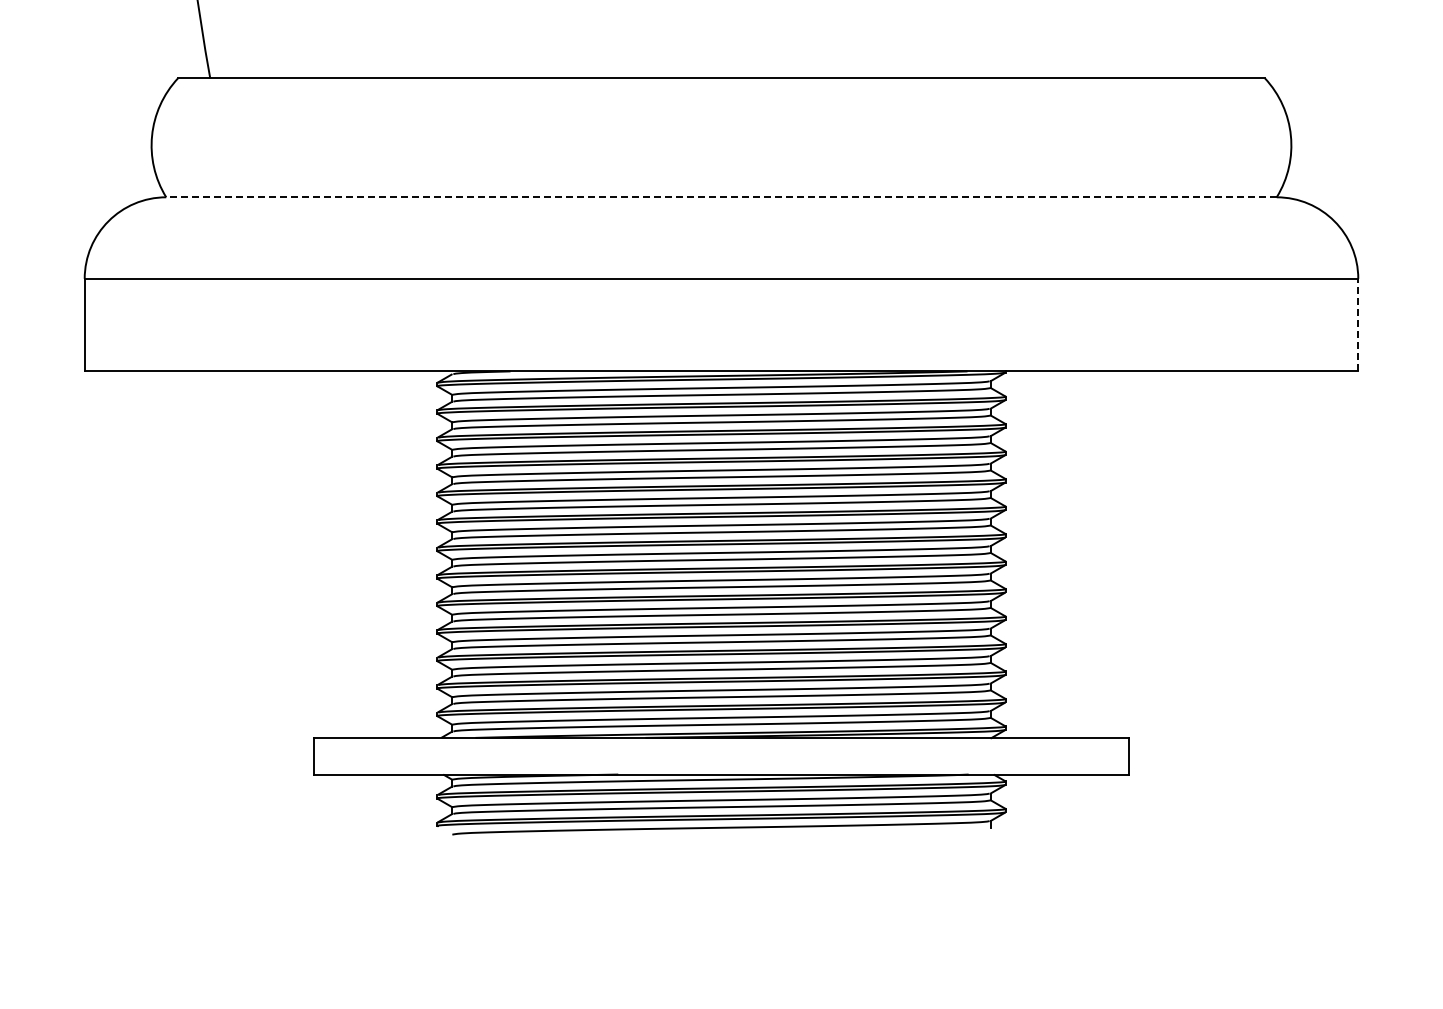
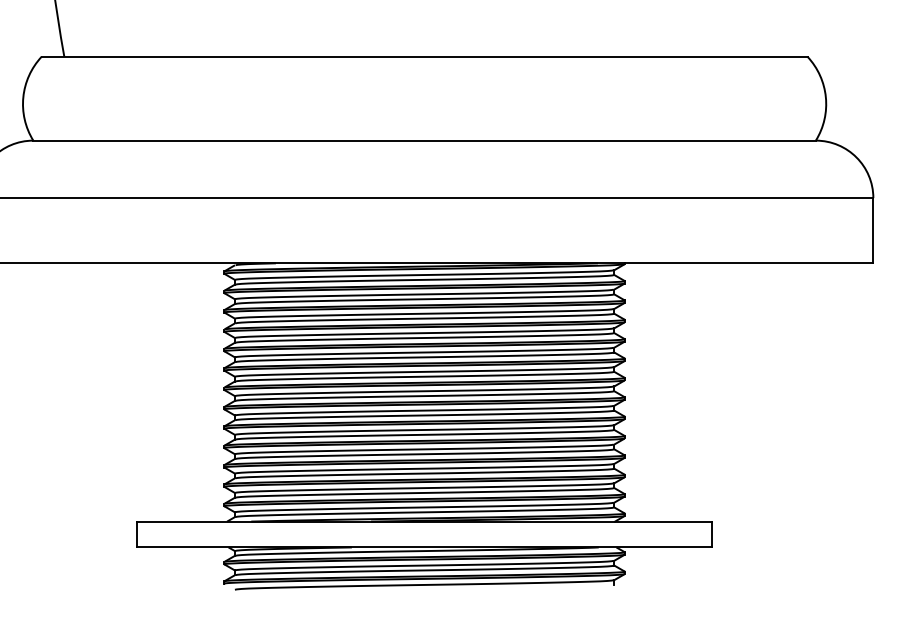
line: (721, 197) -> (424, 140), dashed -> solid
line: (1358, 324) -> (873, 230), dashed -> solid

